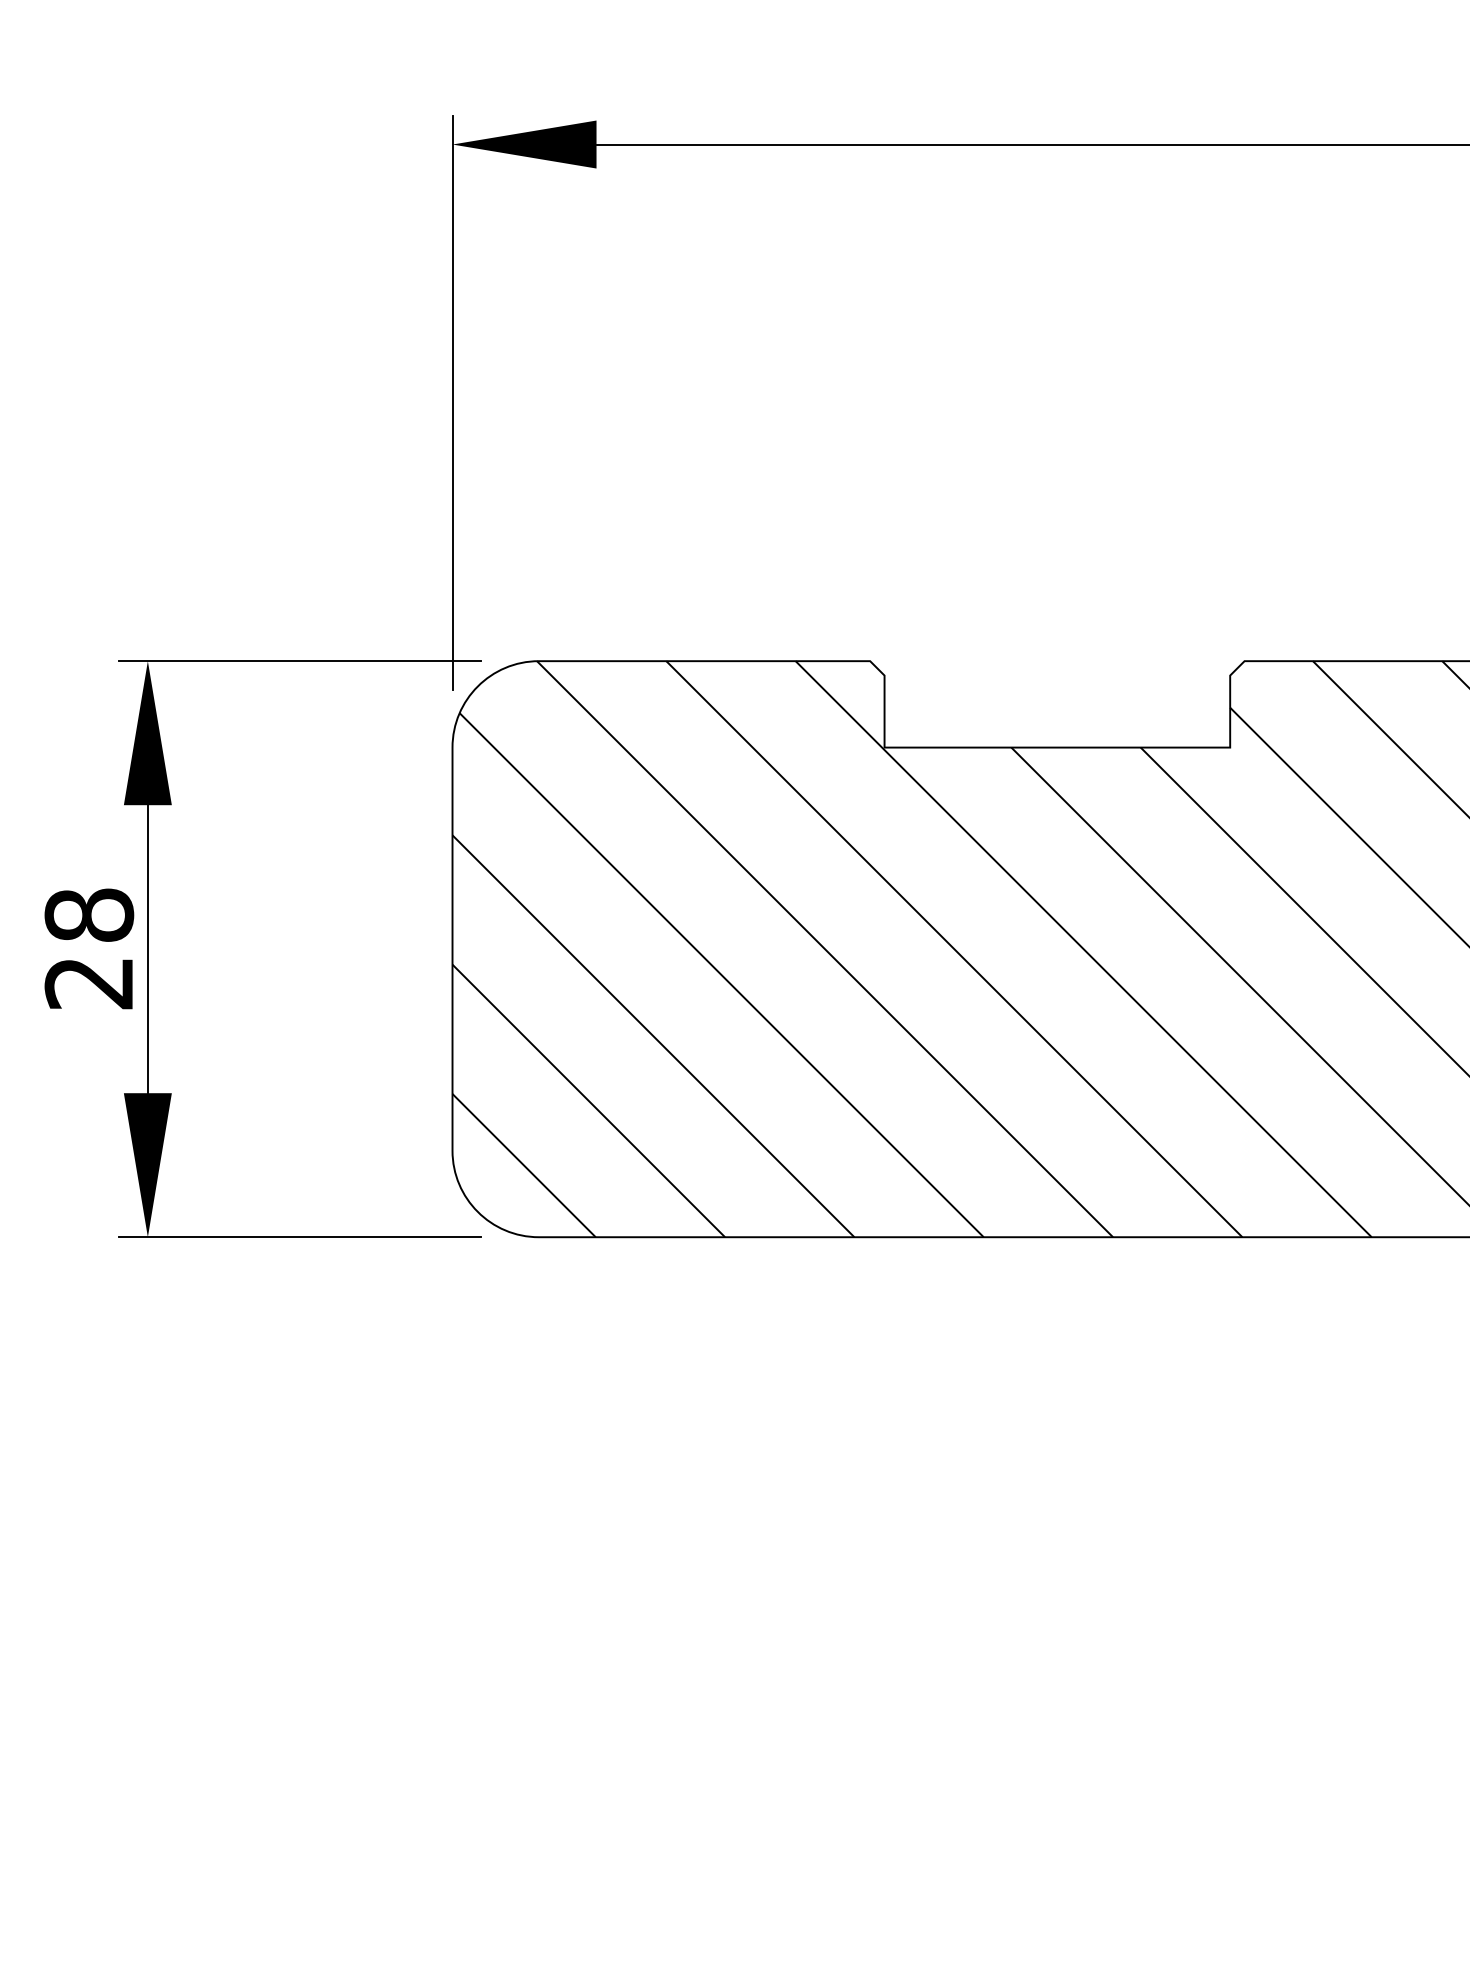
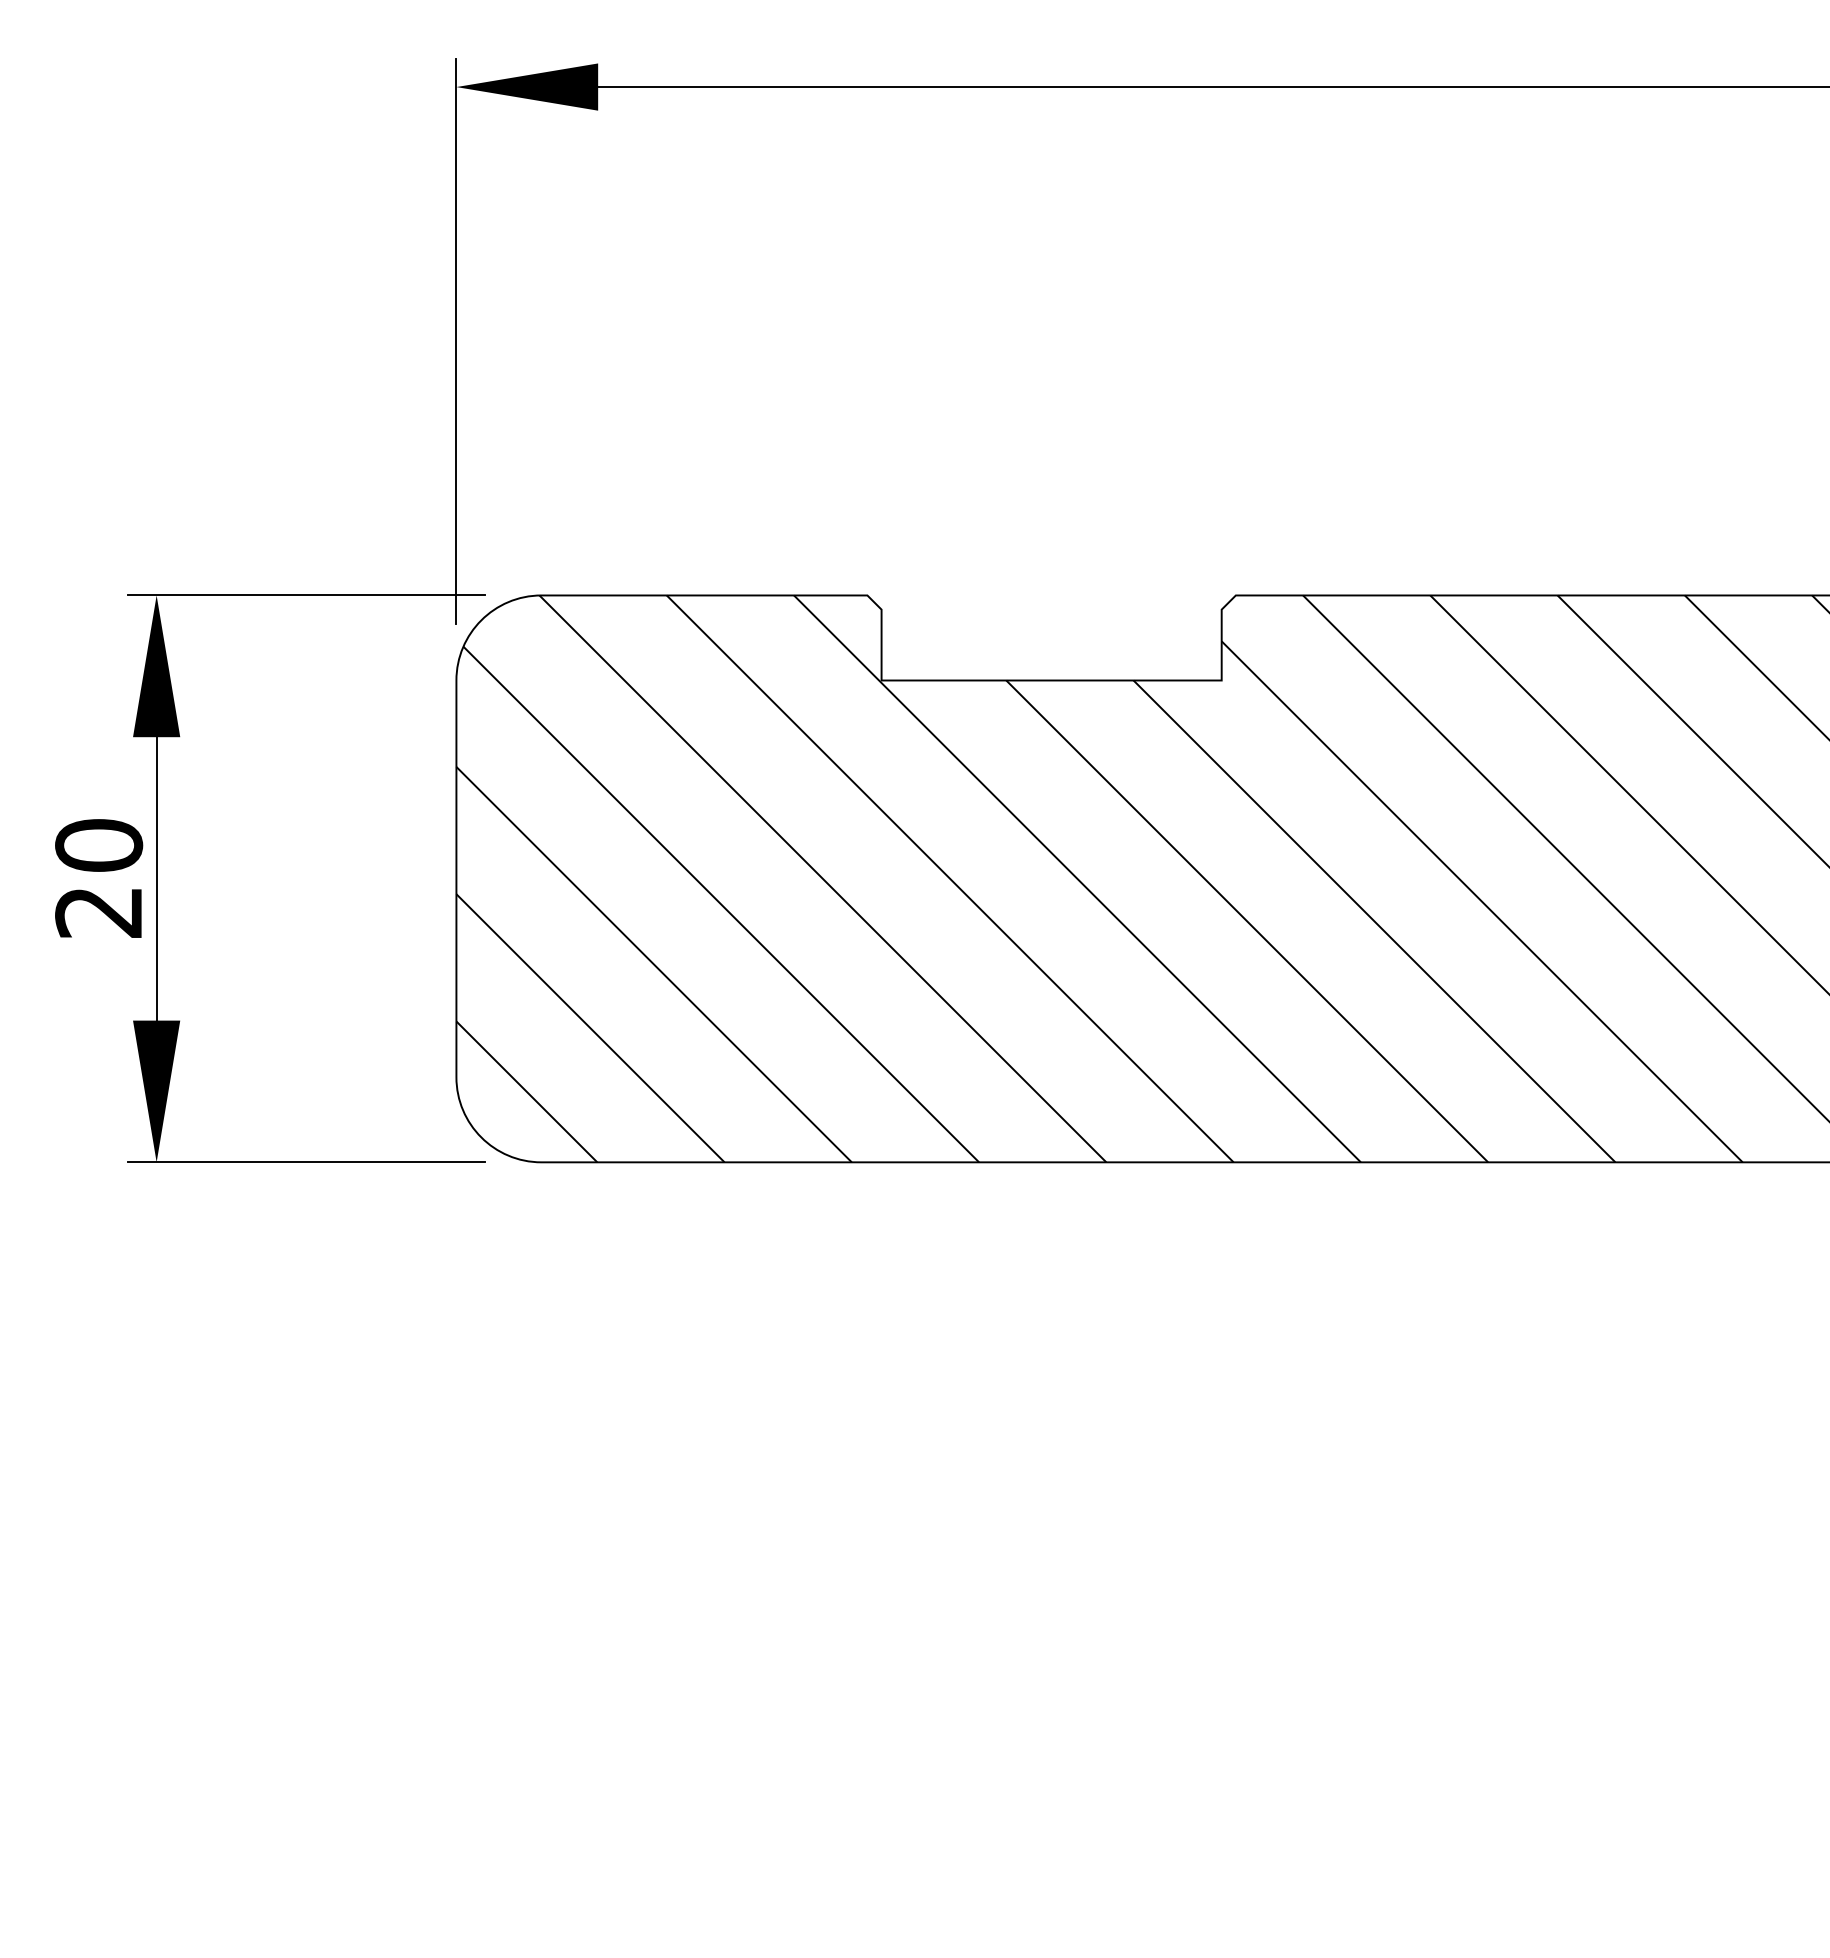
text: (88, 915) -> (98, 845), 28 -> 20

